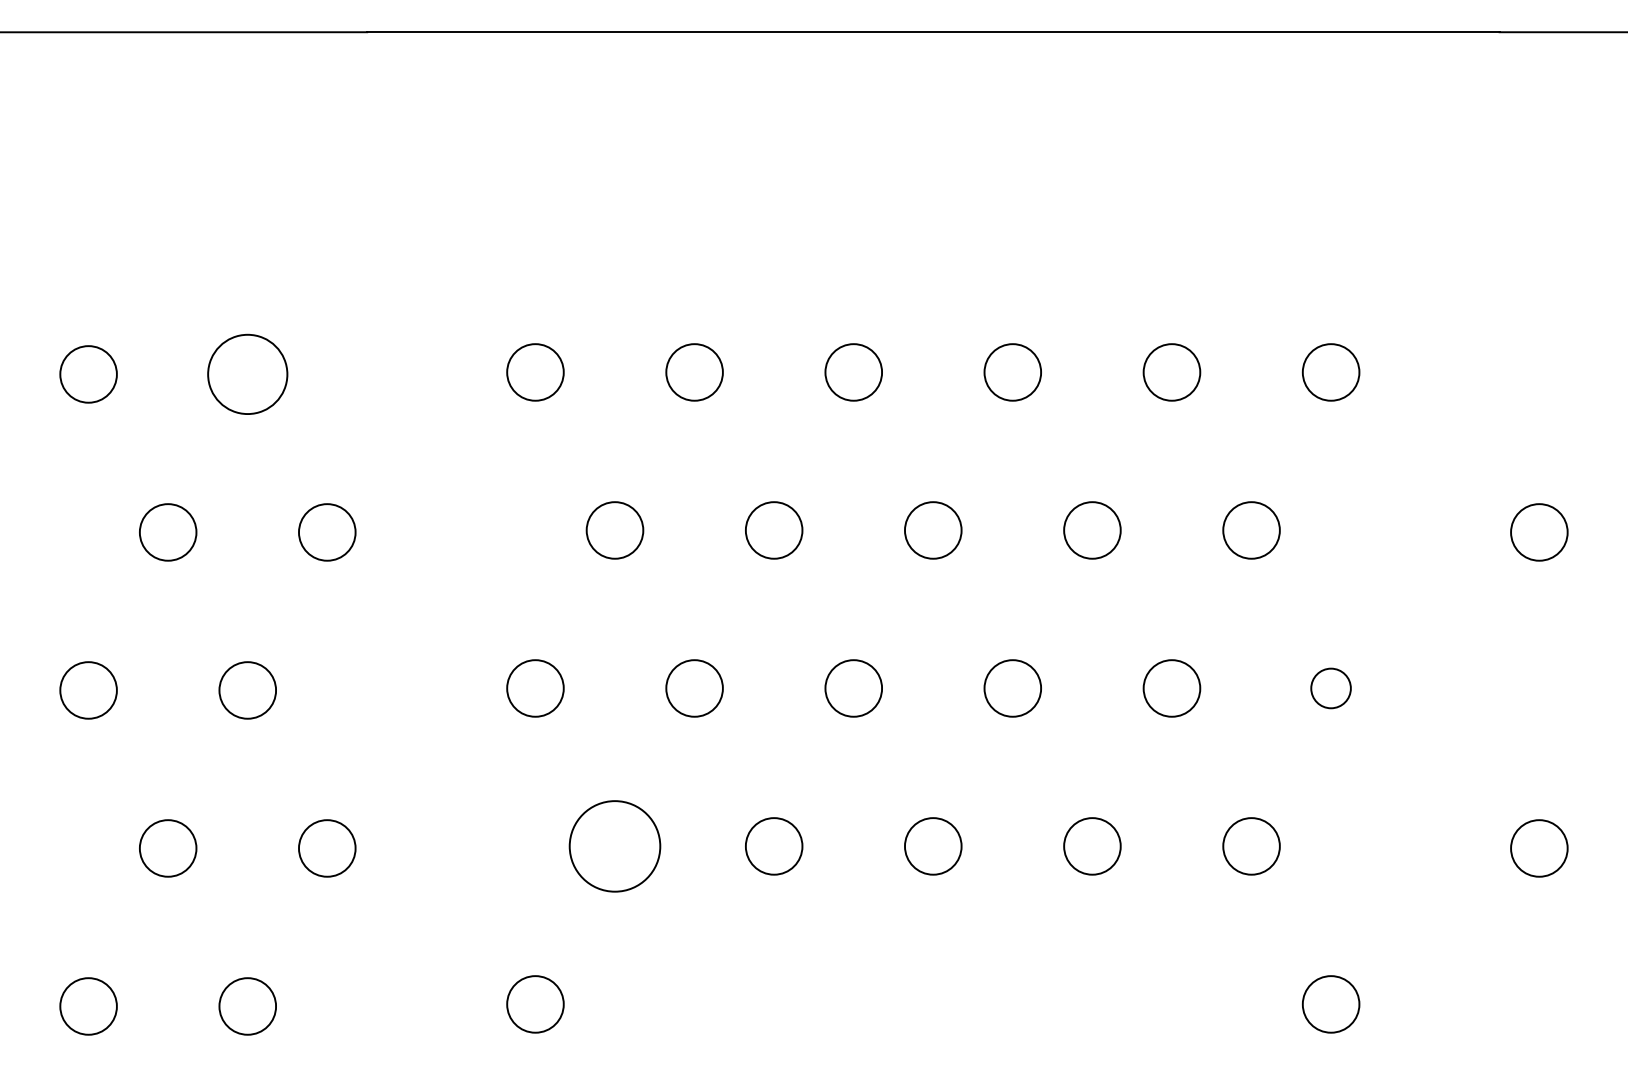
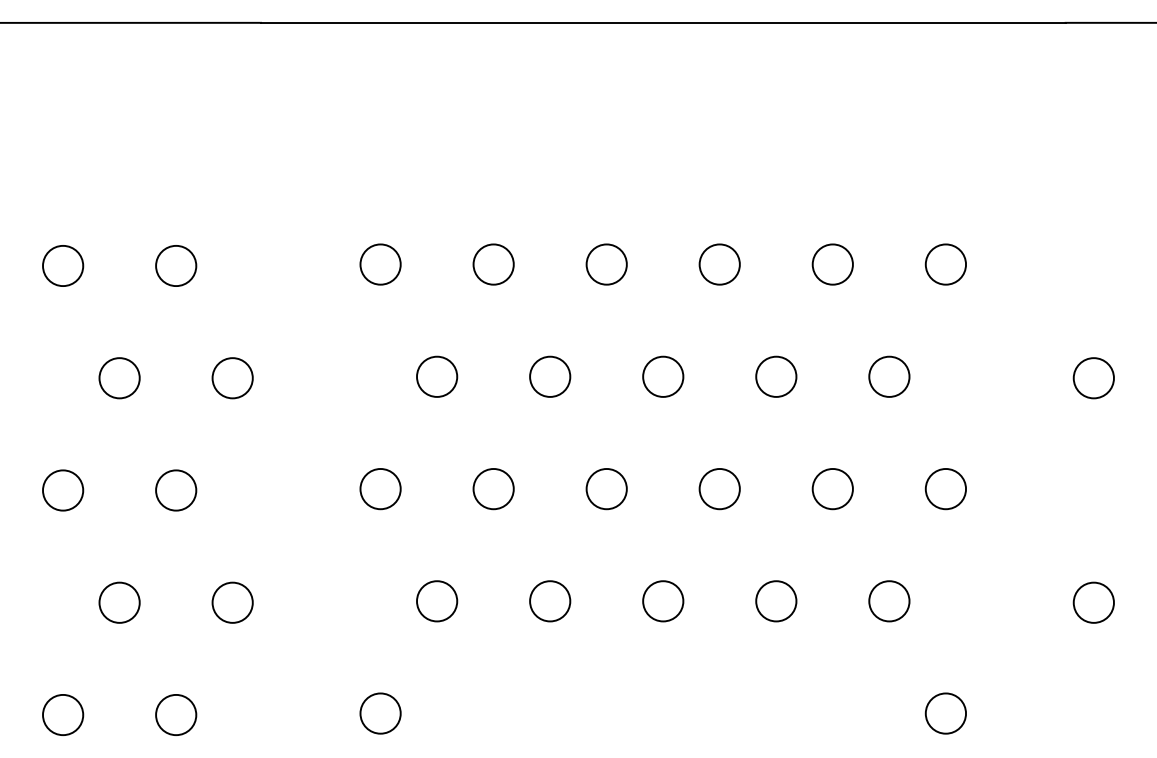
circle: (247, 374) -> (176, 266), size x0.71
circle: (1330, 688) -> (945, 489), size x1.43
circle: (614, 846) -> (436, 601), size x0.62

